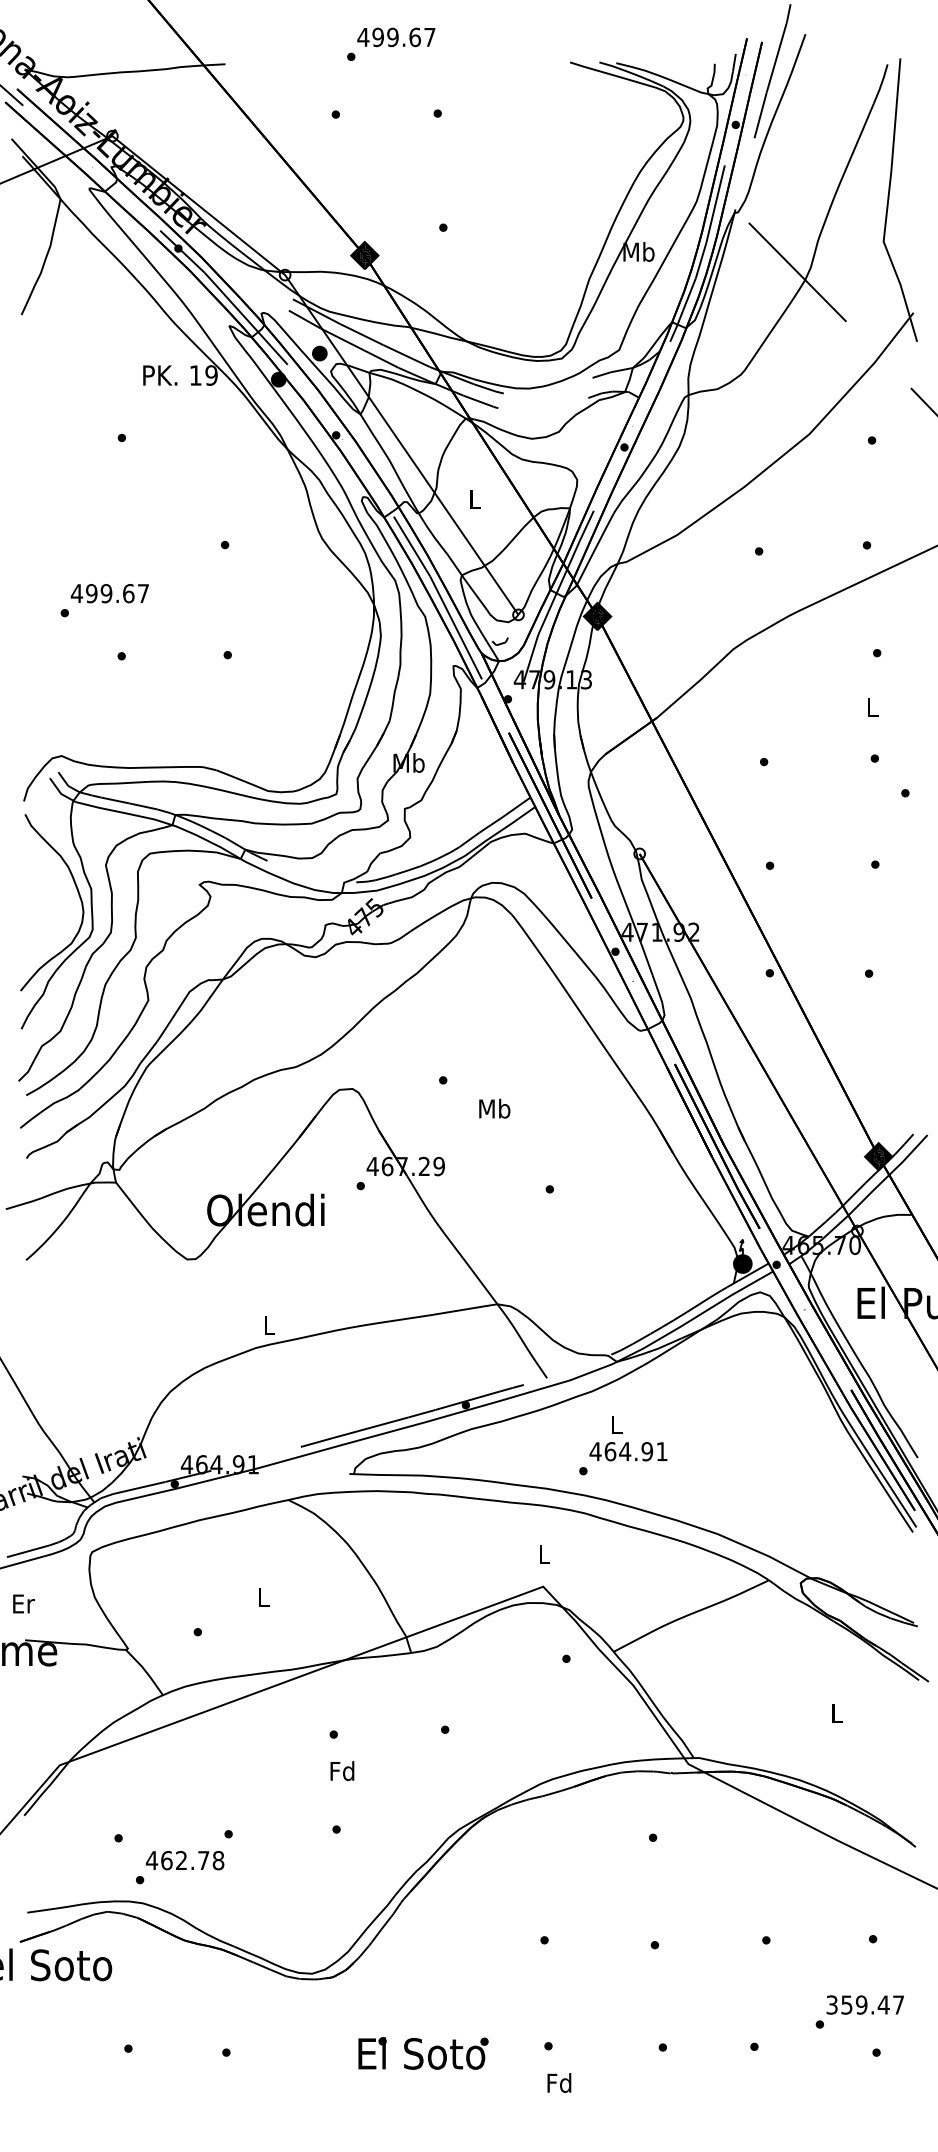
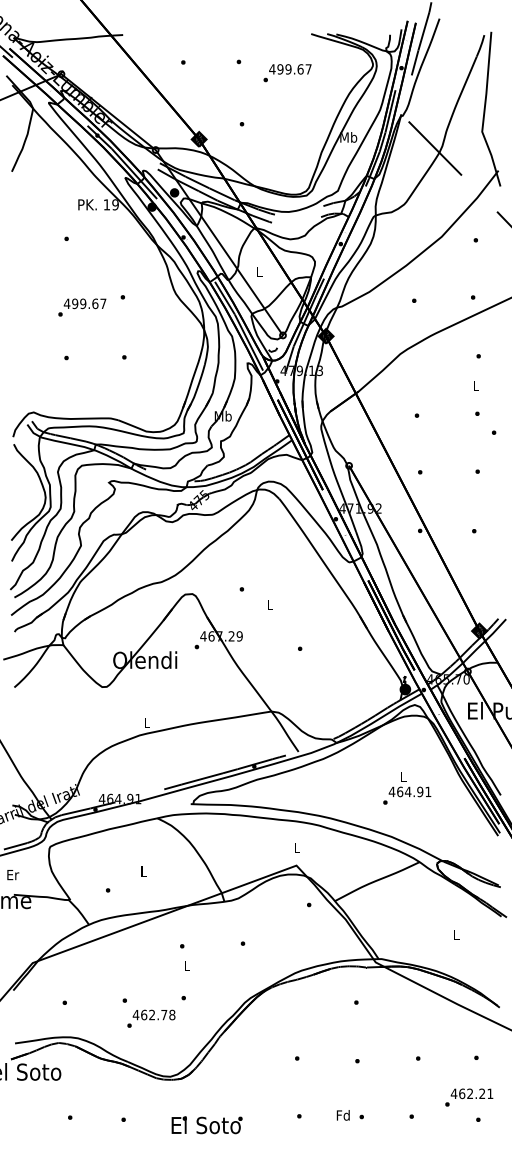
text: (391, 44) -> (287, 73), moved
text: (105, 600) -> (82, 307), moved
text: (493, 1108) -> (269, 604), Mb -> L
text: (623, 1445) -> (407, 788), moved
text: (341, 1769) -> (186, 965), Fd -> L
text: (180, 1866) -> (151, 1018), moved
text: (864, 2004) -> (471, 1093), 359.47 -> 462.21
text: (422, 2053) -> (206, 1125), moved
text: (557, 2083) -> (342, 1115), moved

